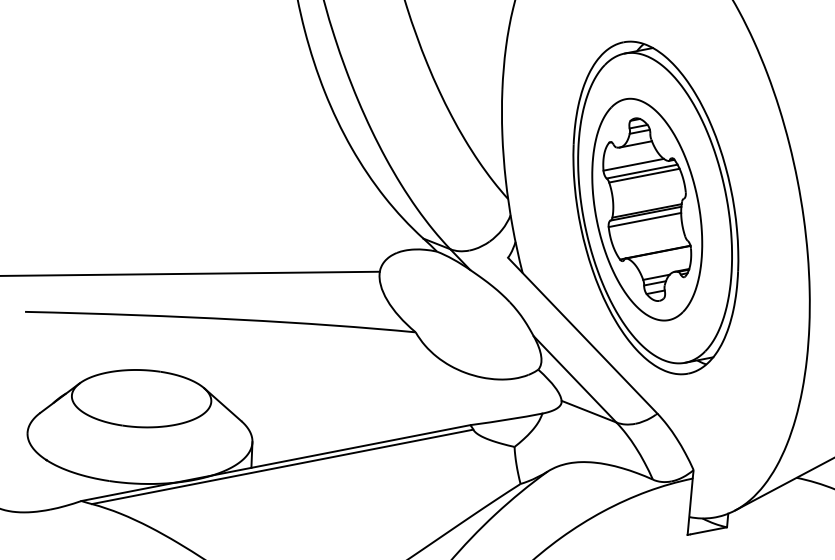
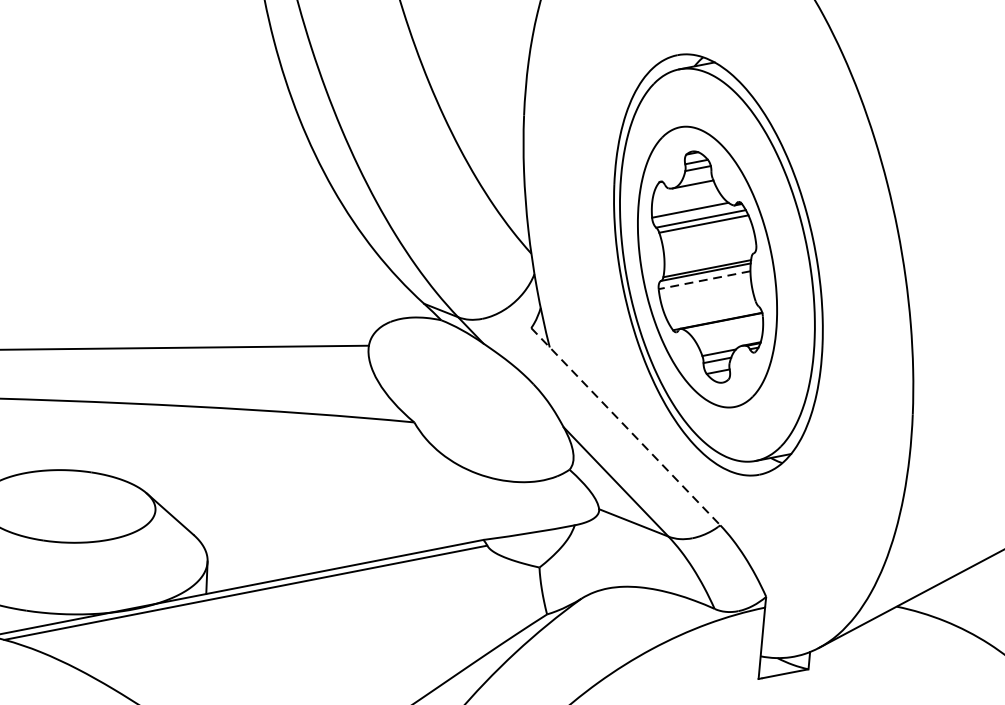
line: (644, 220) -> (704, 280), solid -> dashed
line: (582, 335) -> (625, 426), solid -> dashed

